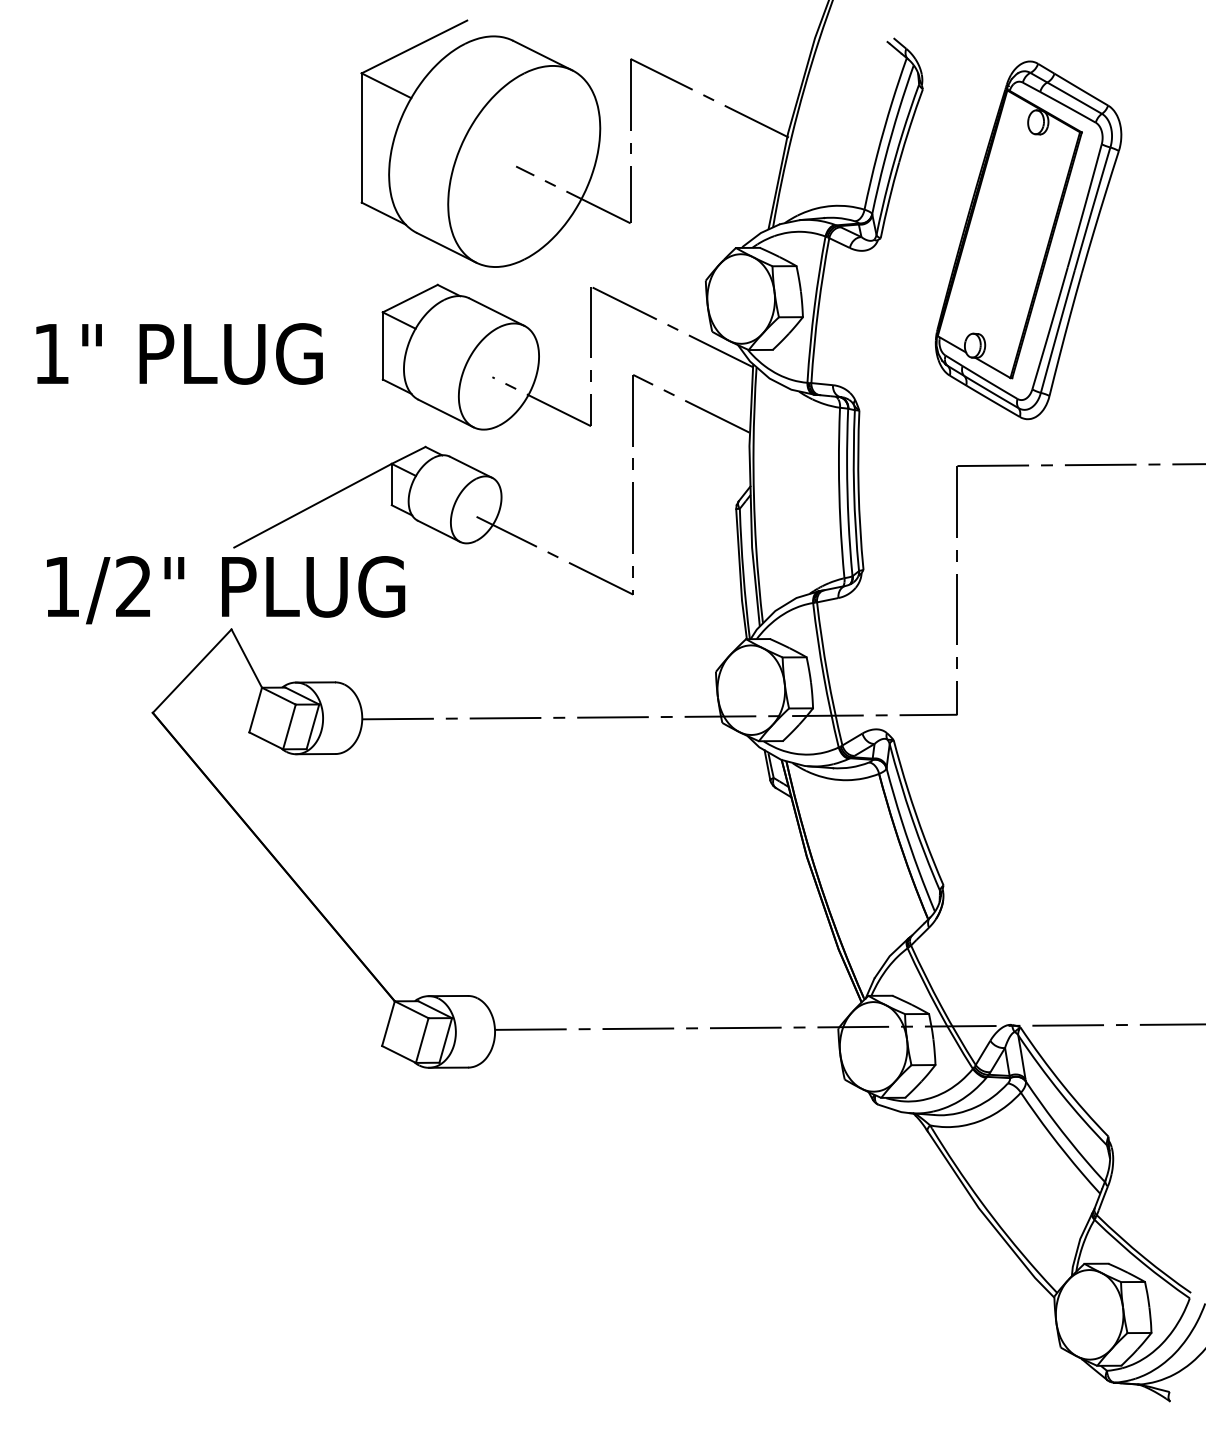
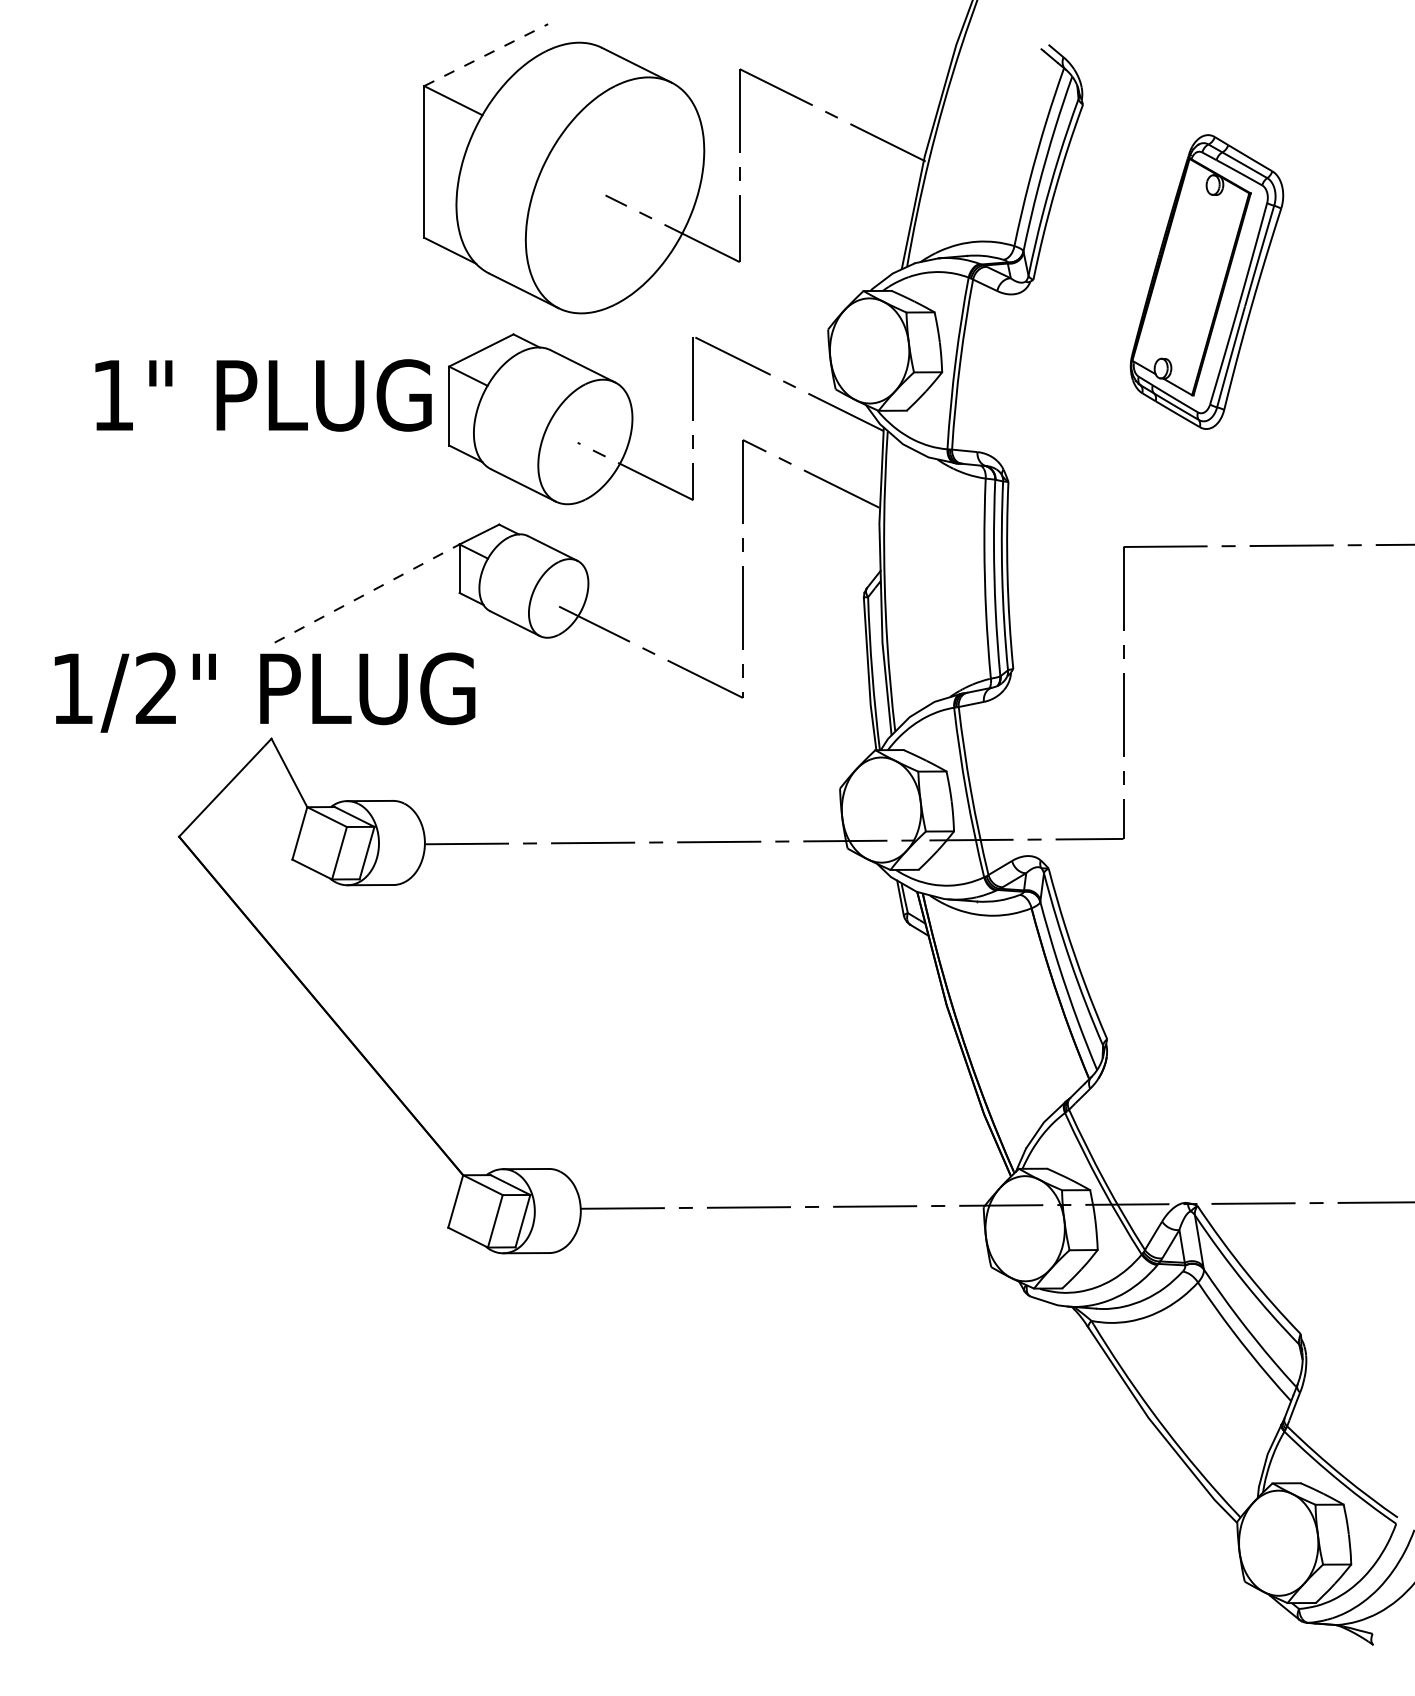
line: (414, 46) -> (486, 54), solid -> dashed
part: (1028, 239) -> (1206, 281), size x0.7
text: (179, 354) -> (263, 395), moved
line: (313, 505) -> (367, 593), solid -> dashed

